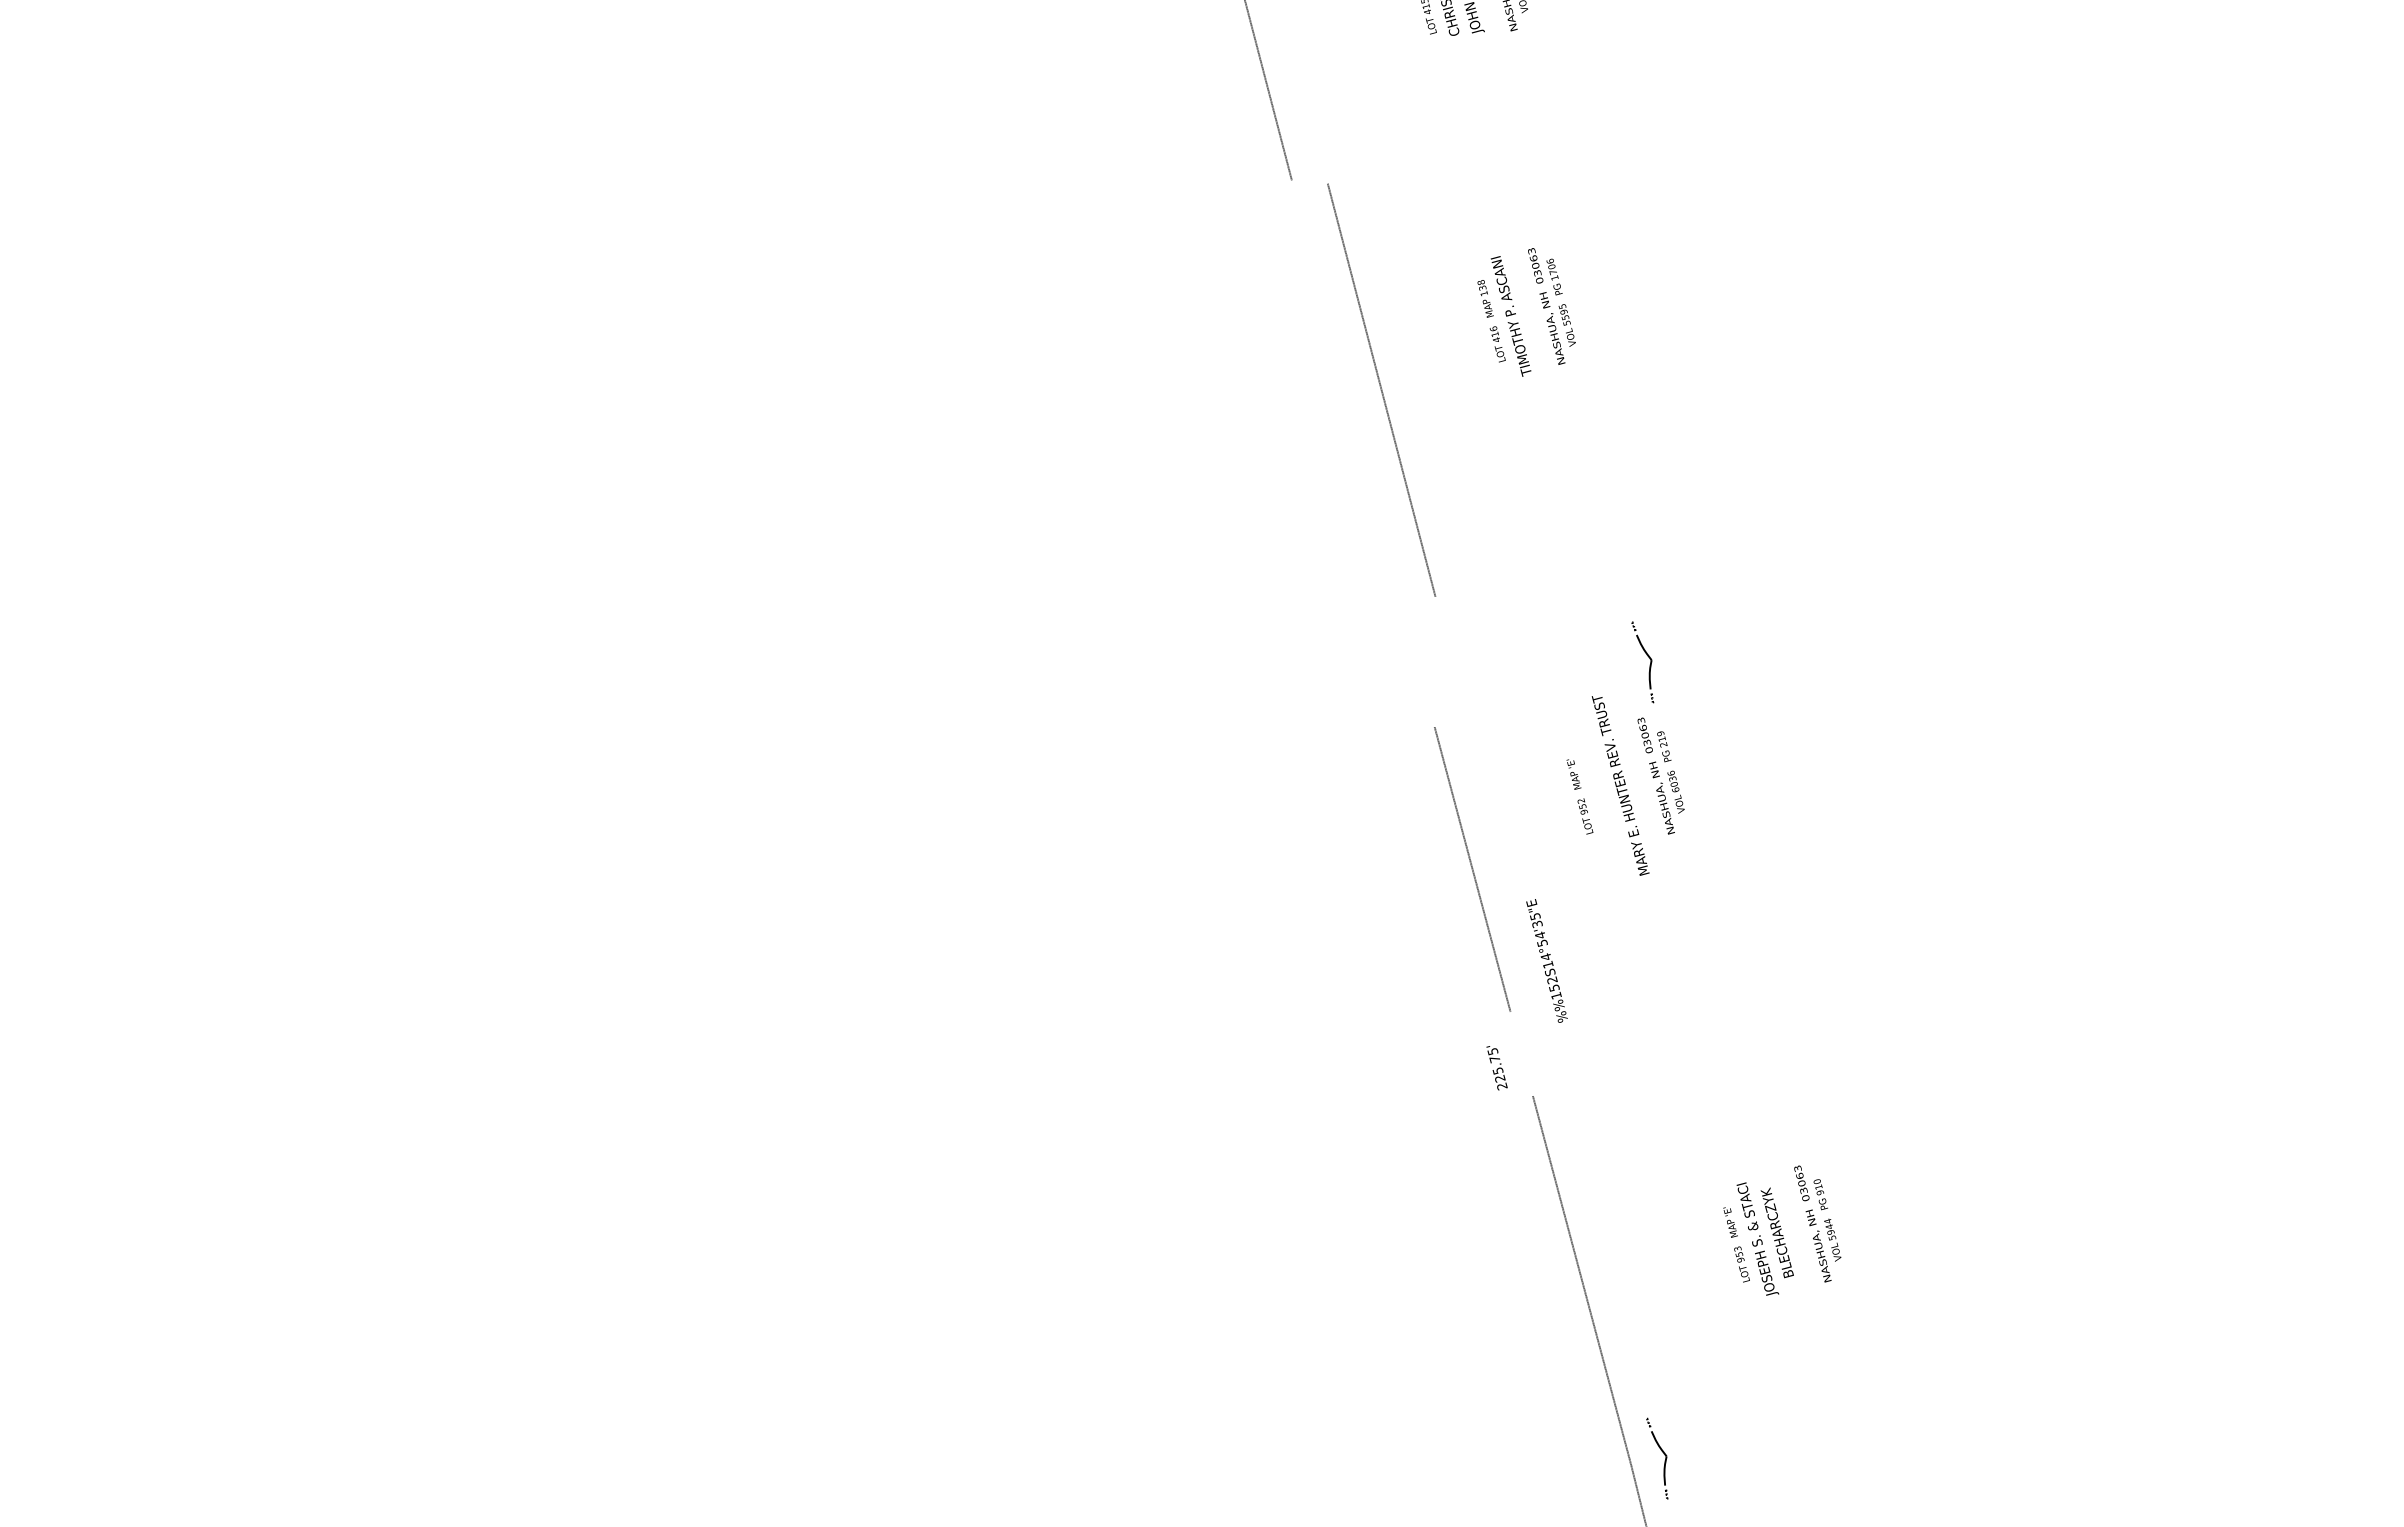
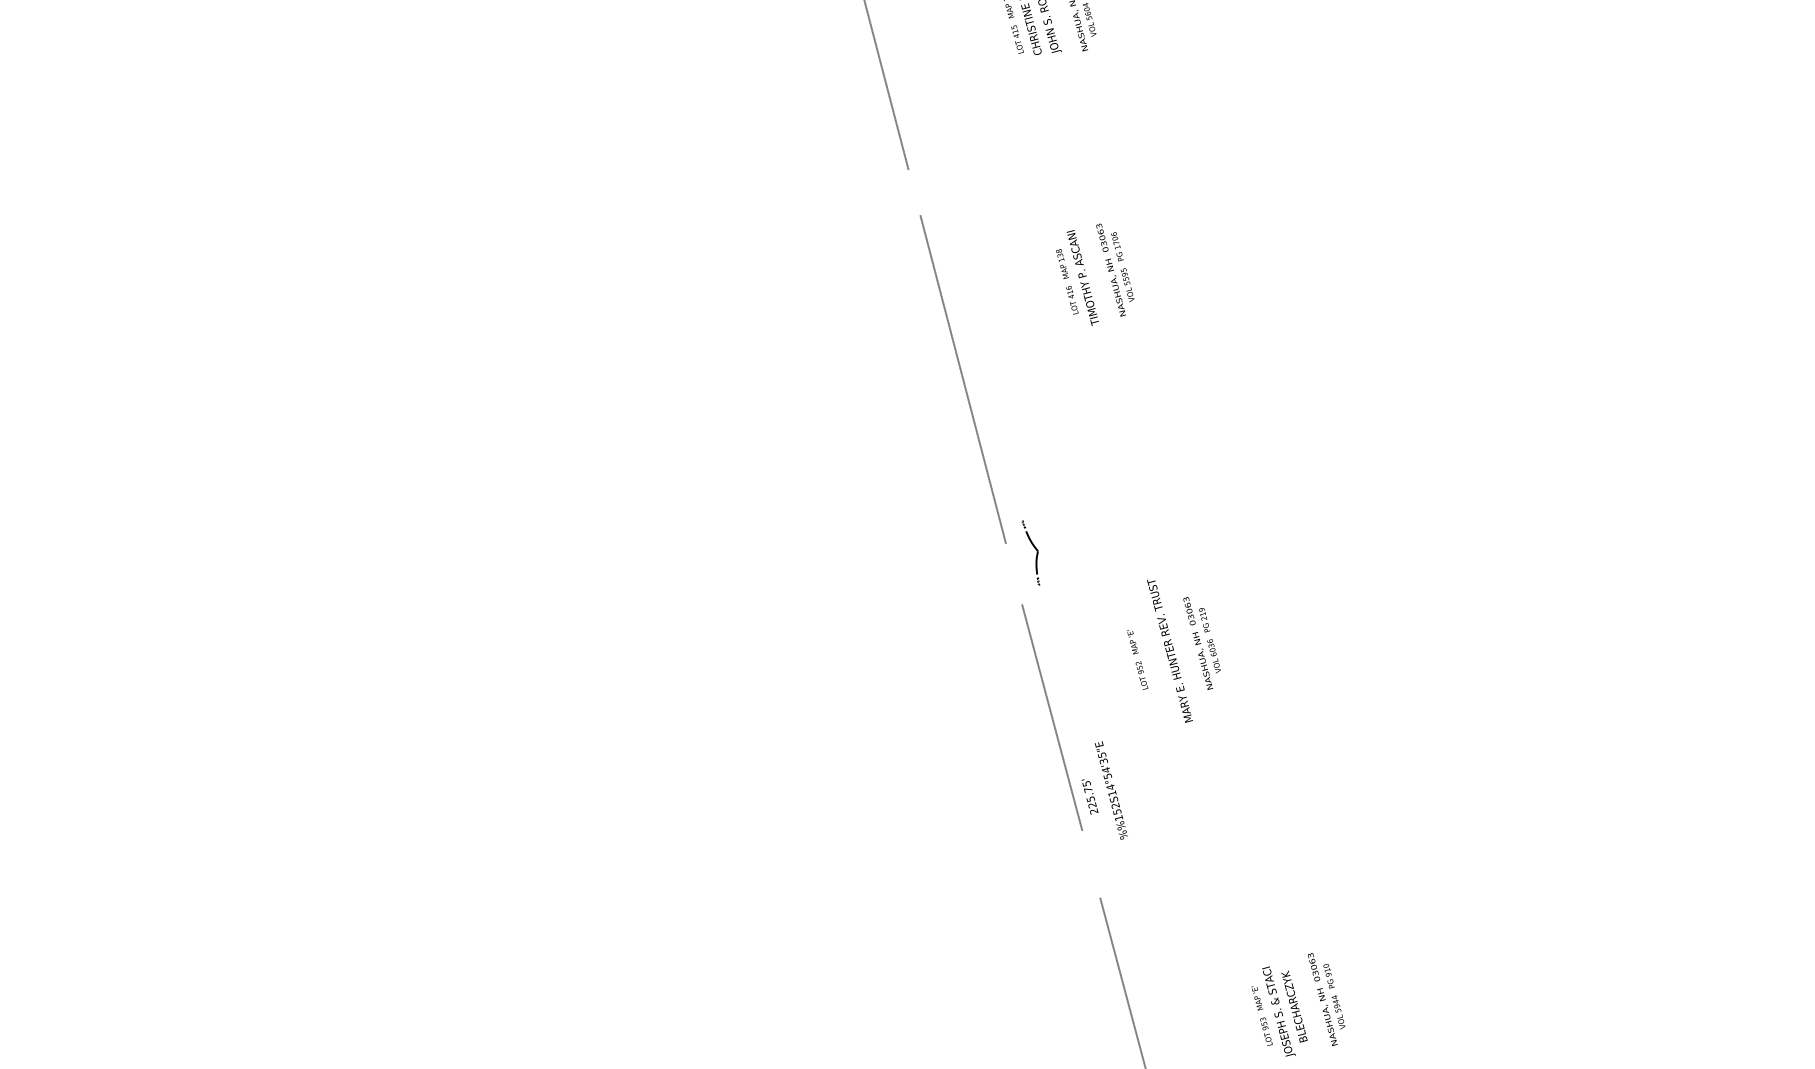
line: (1381, 389) -> (963, 379), moved
part: (1649, 664) -> (1036, 554), moved
text: (1496, 1068) -> (1089, 797), moved

